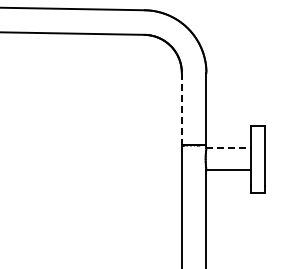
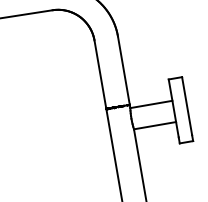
line: (181, 108) -> (100, 74), dashed -> solid
line: (228, 148) -> (151, 104), dashed -> solid

